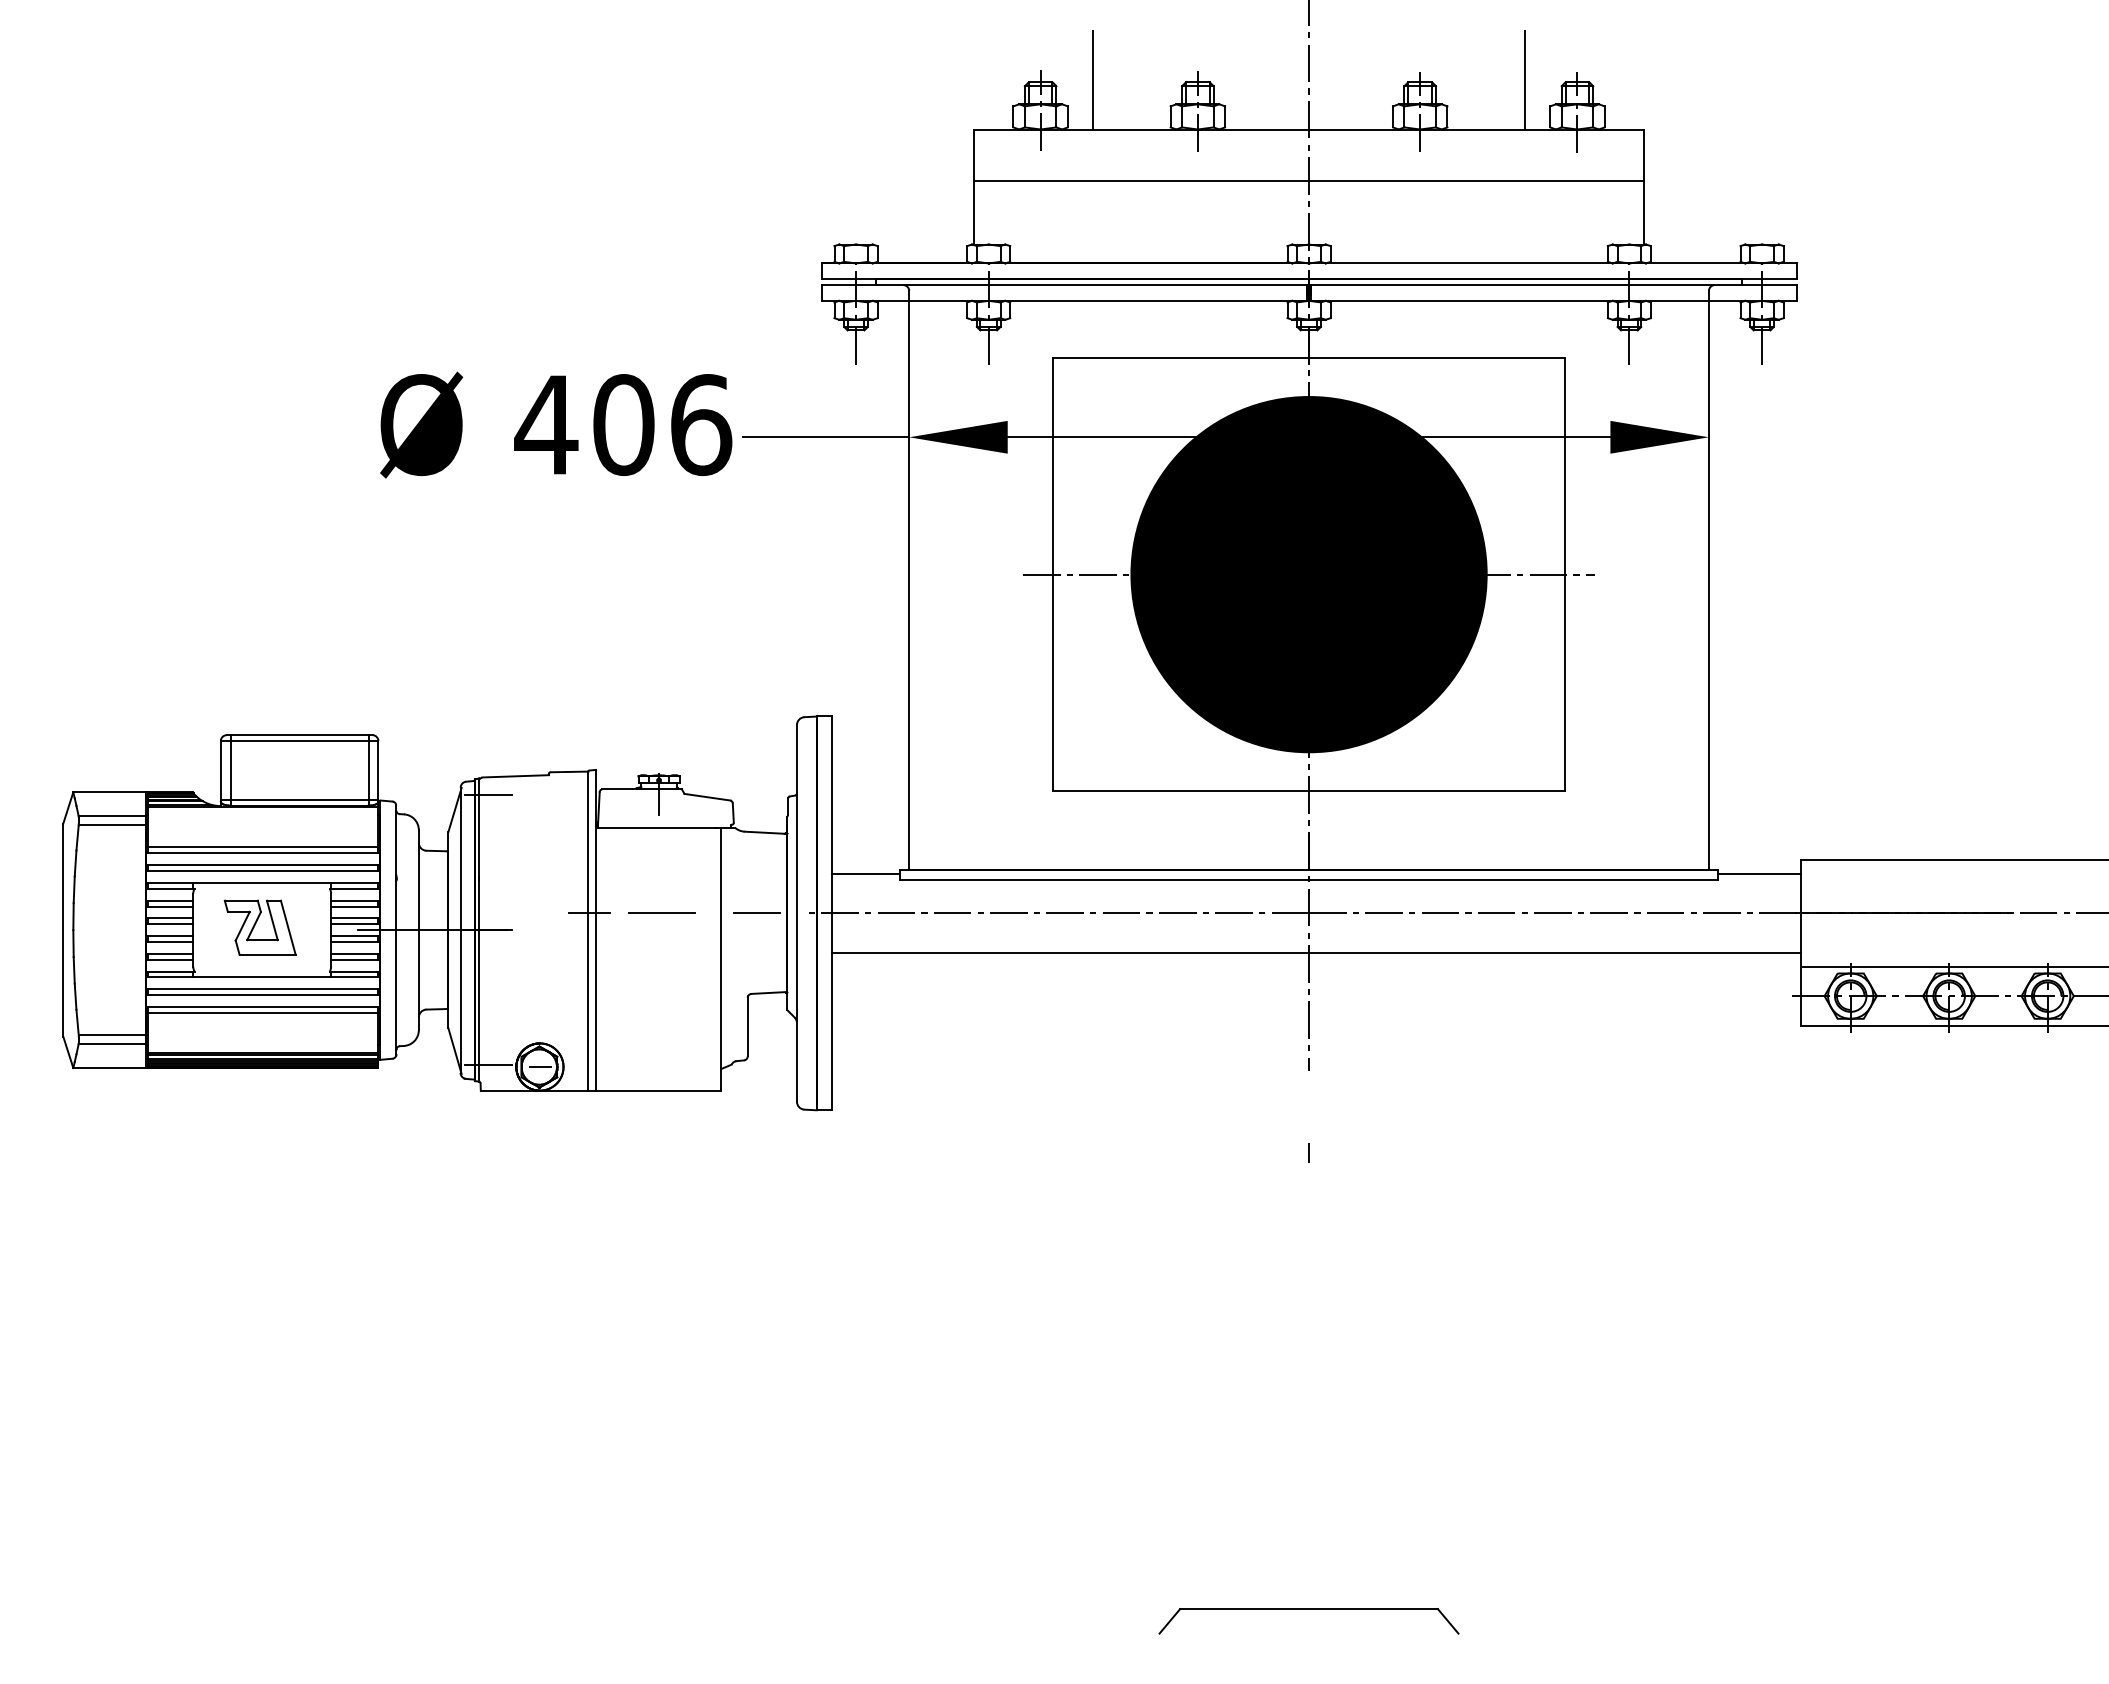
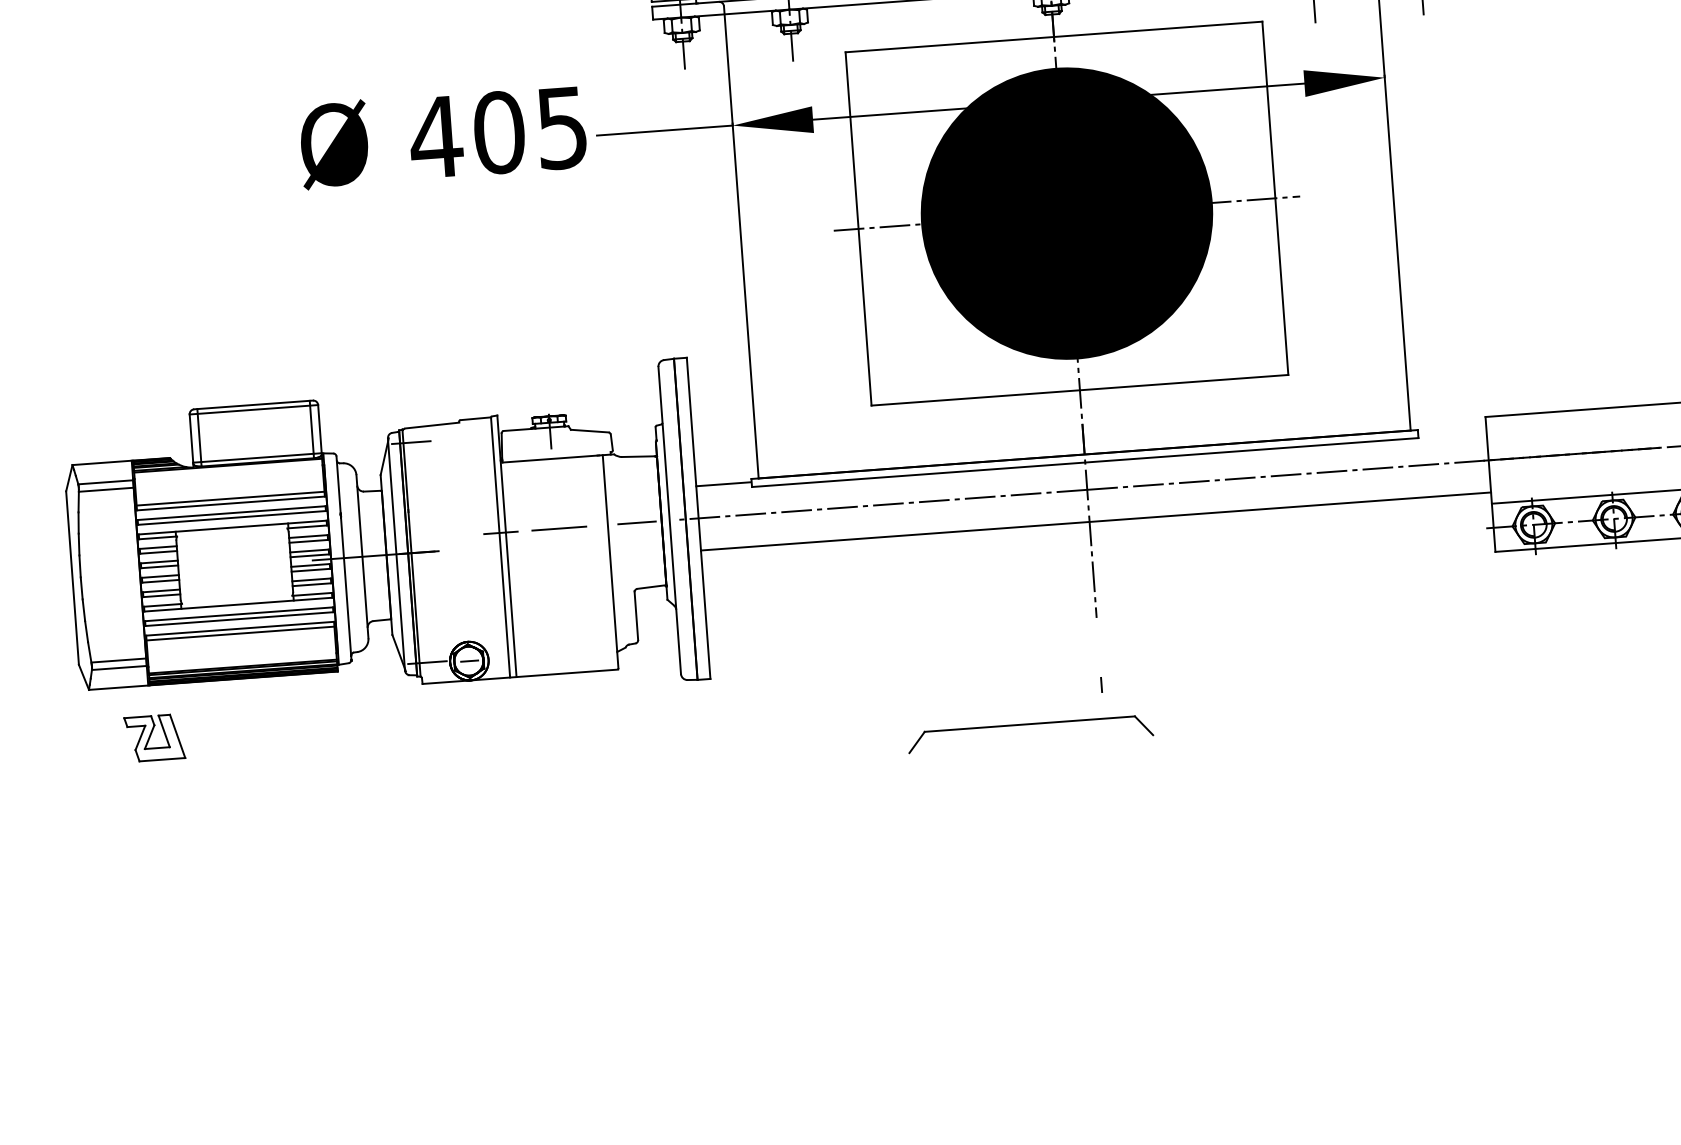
text: (701, 425) -> (562, 128), 406 -> 405
line: (1759, 874) -> (1452, 431), removed
part: (259, 927) -> (154, 737), moved
part: (1308, 1609) -> (1029, 724), moved

